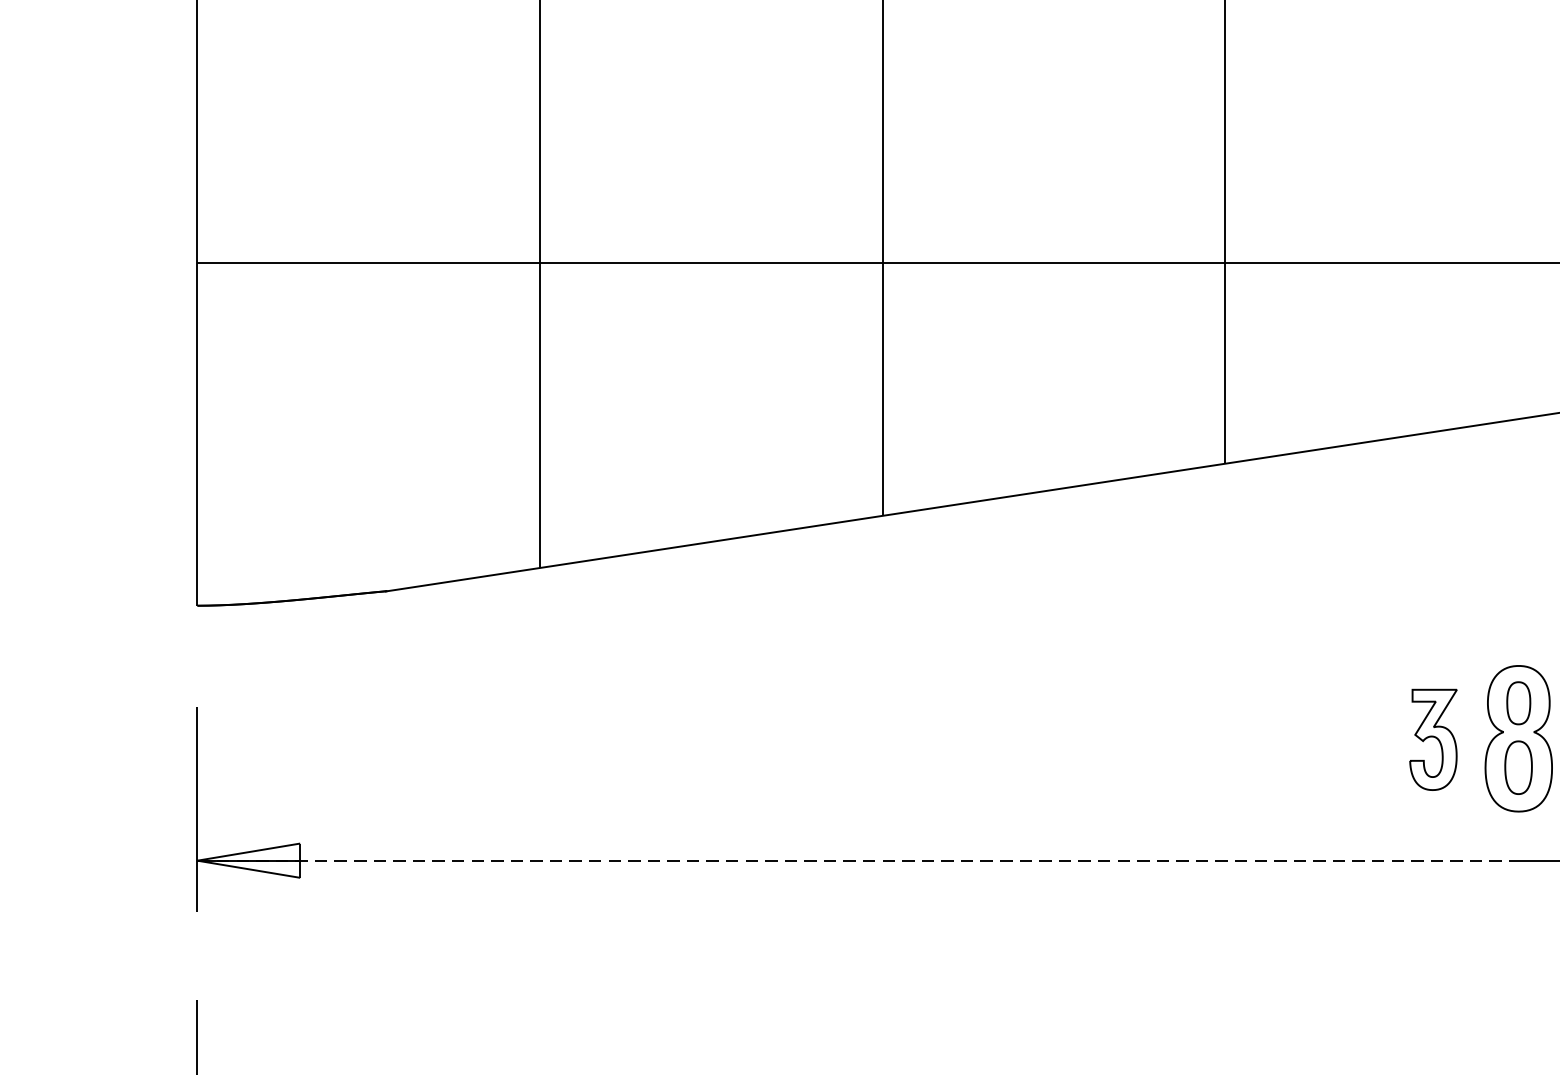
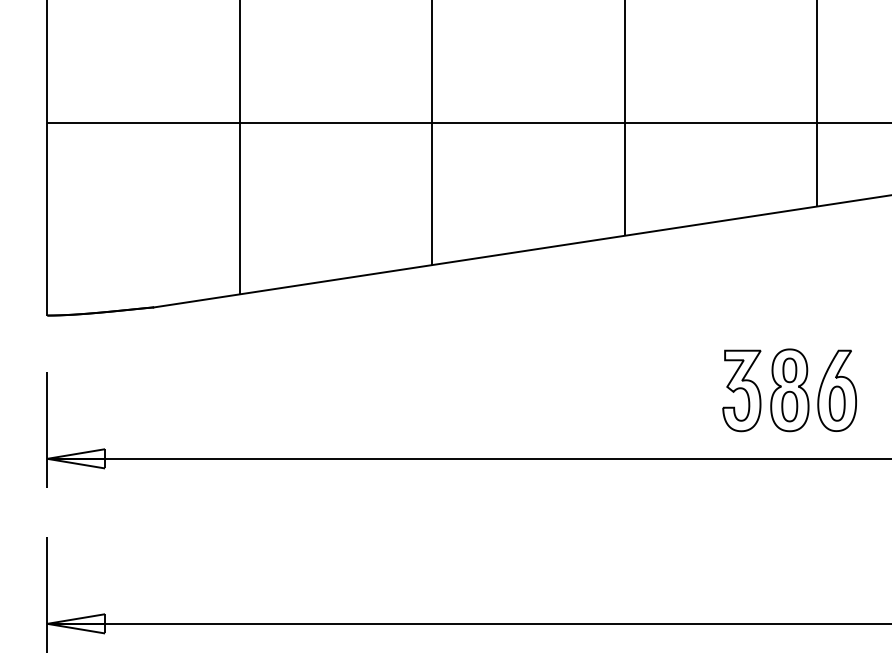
part: (1432, 739) -> (741, 390), size x1.43
line: (859, 860) -> (419, 458), dashed -> solid

